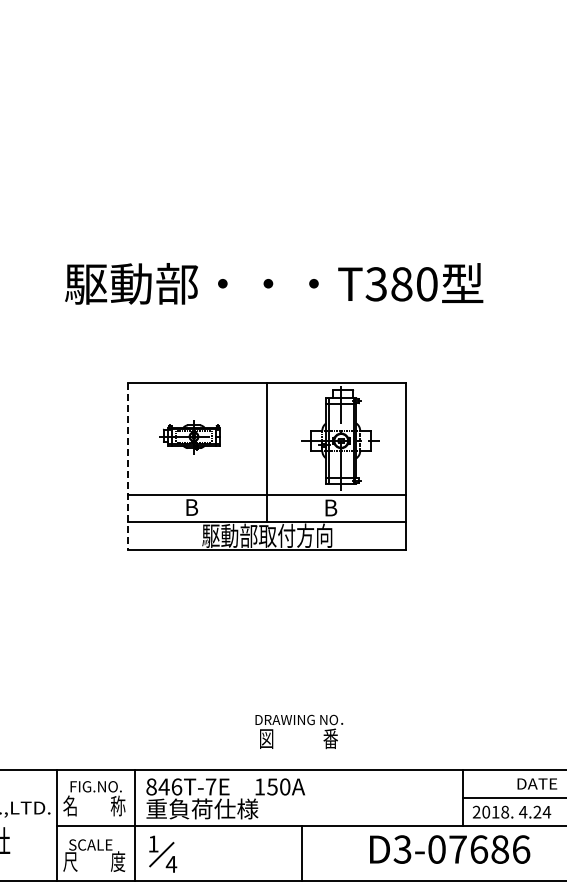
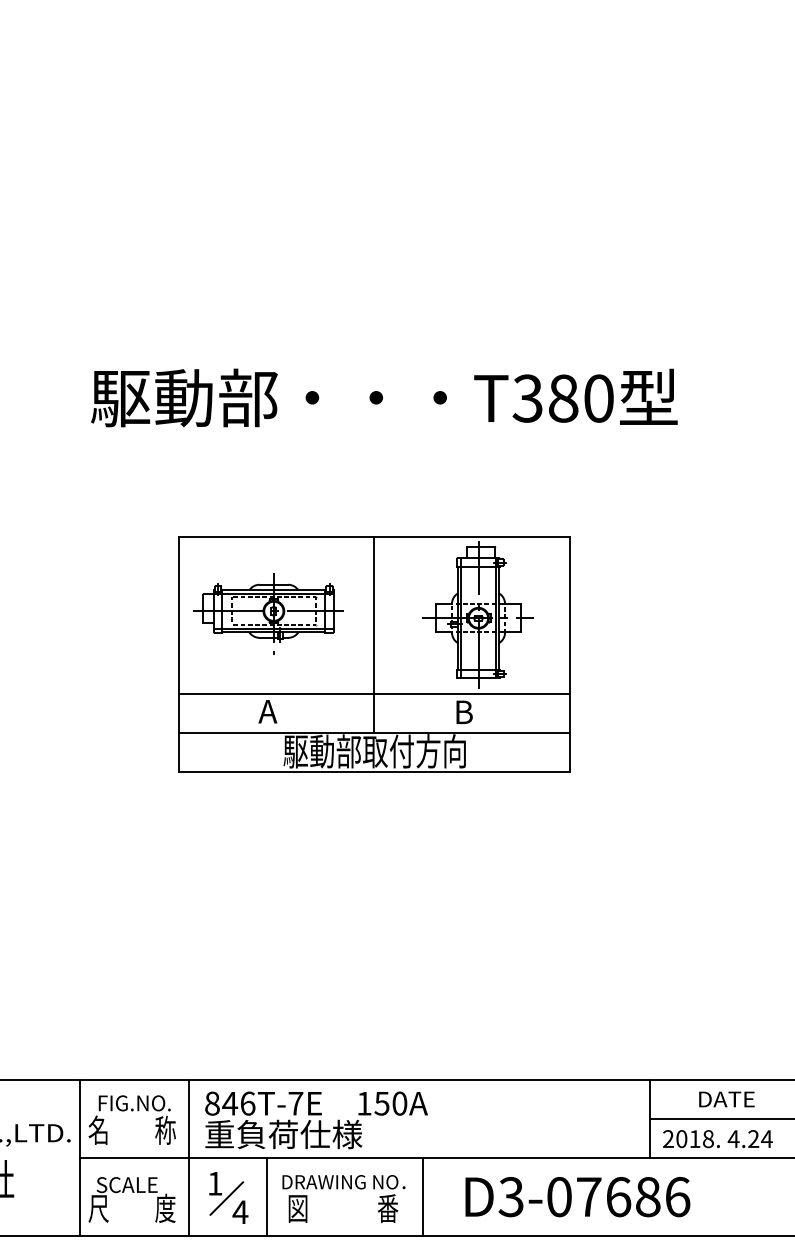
part: (191, 437) -> (268, 613), size x1.67
line: (127, 466) -> (178, 654), dashed -> solid
text: (191, 507) -> (268, 711), B -> A
text: (299, 731) -> (344, 1198), moved
text: (537, 783) -> (727, 1098), moved
text: (450, 849) -> (578, 1196), moved
line: (190, 853) -> (267, 1196), added

